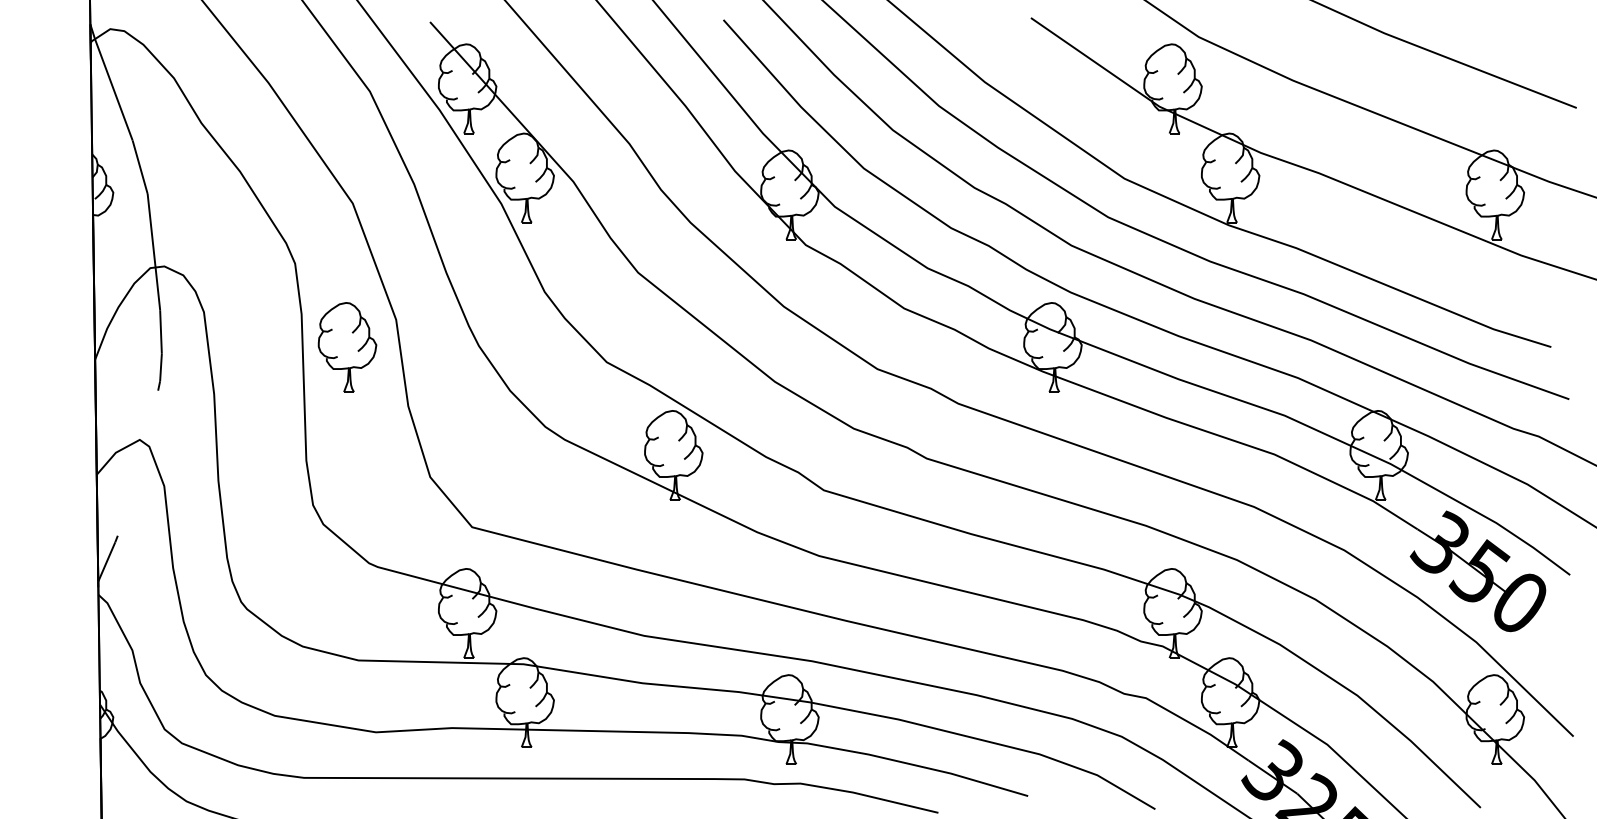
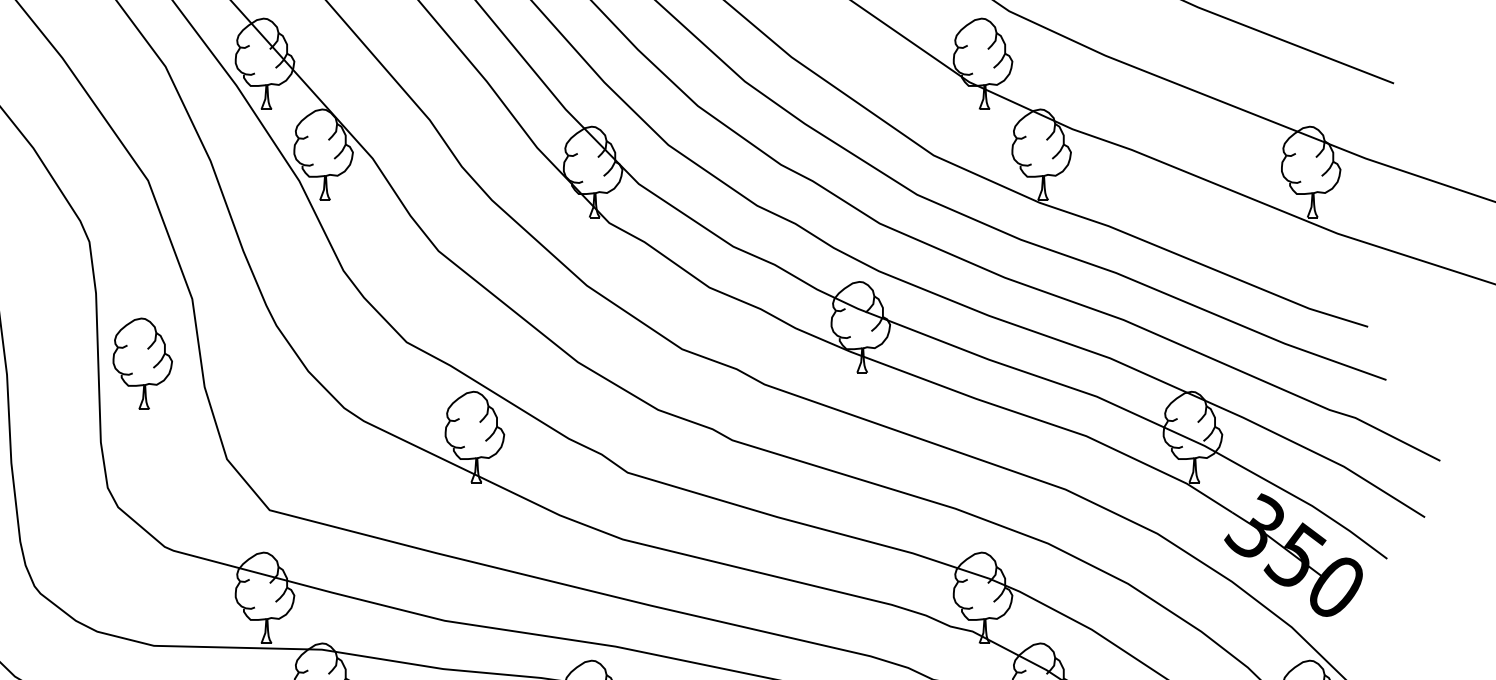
part: (347, 347) -> (142, 363), moved

